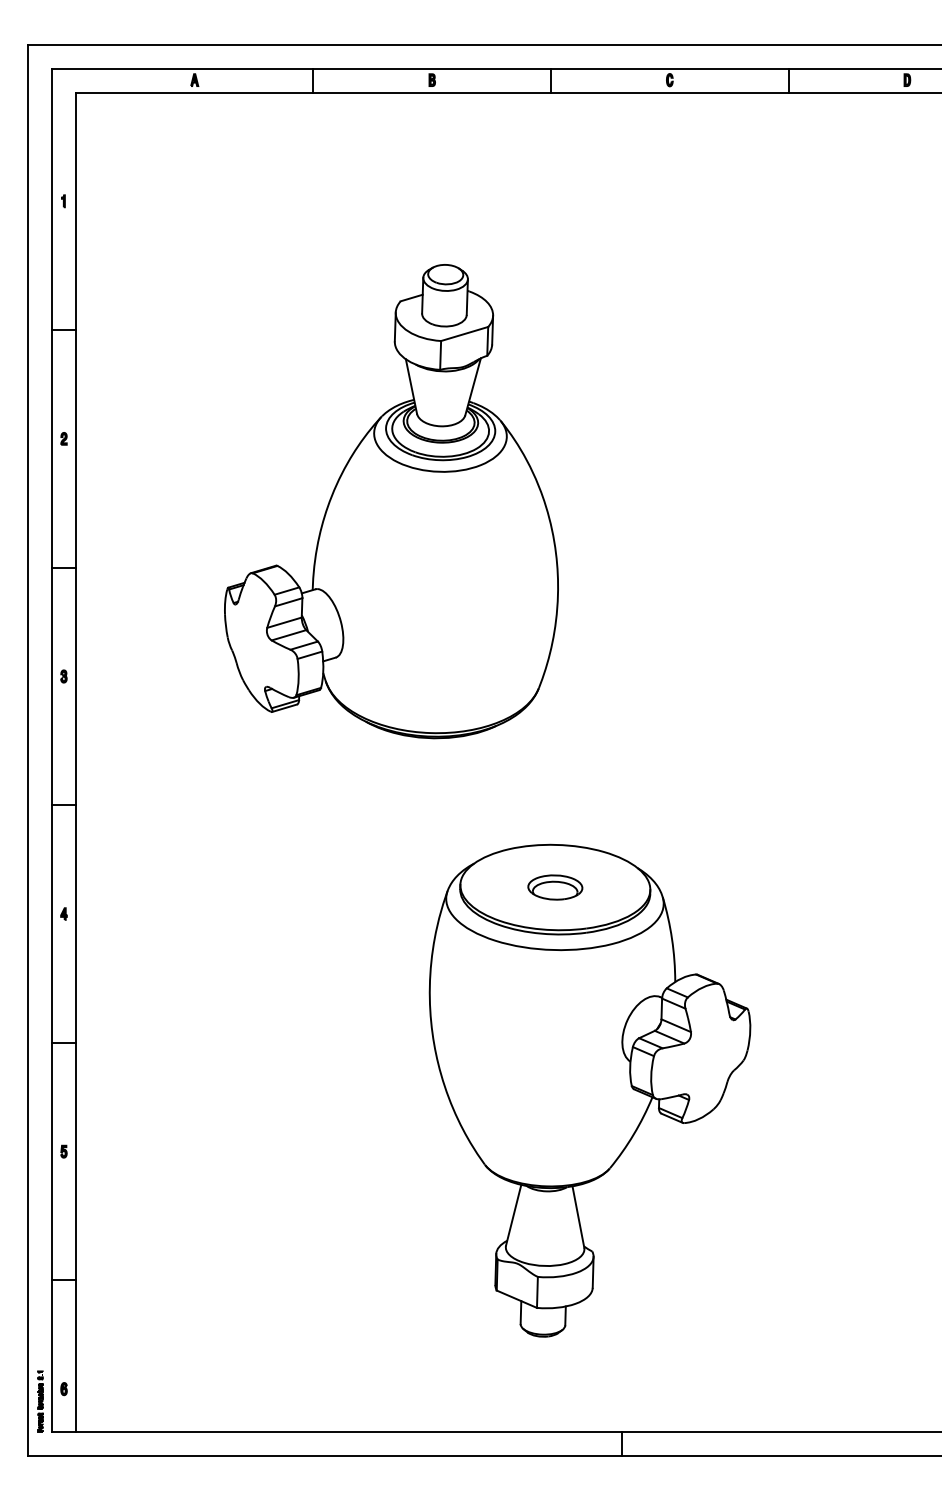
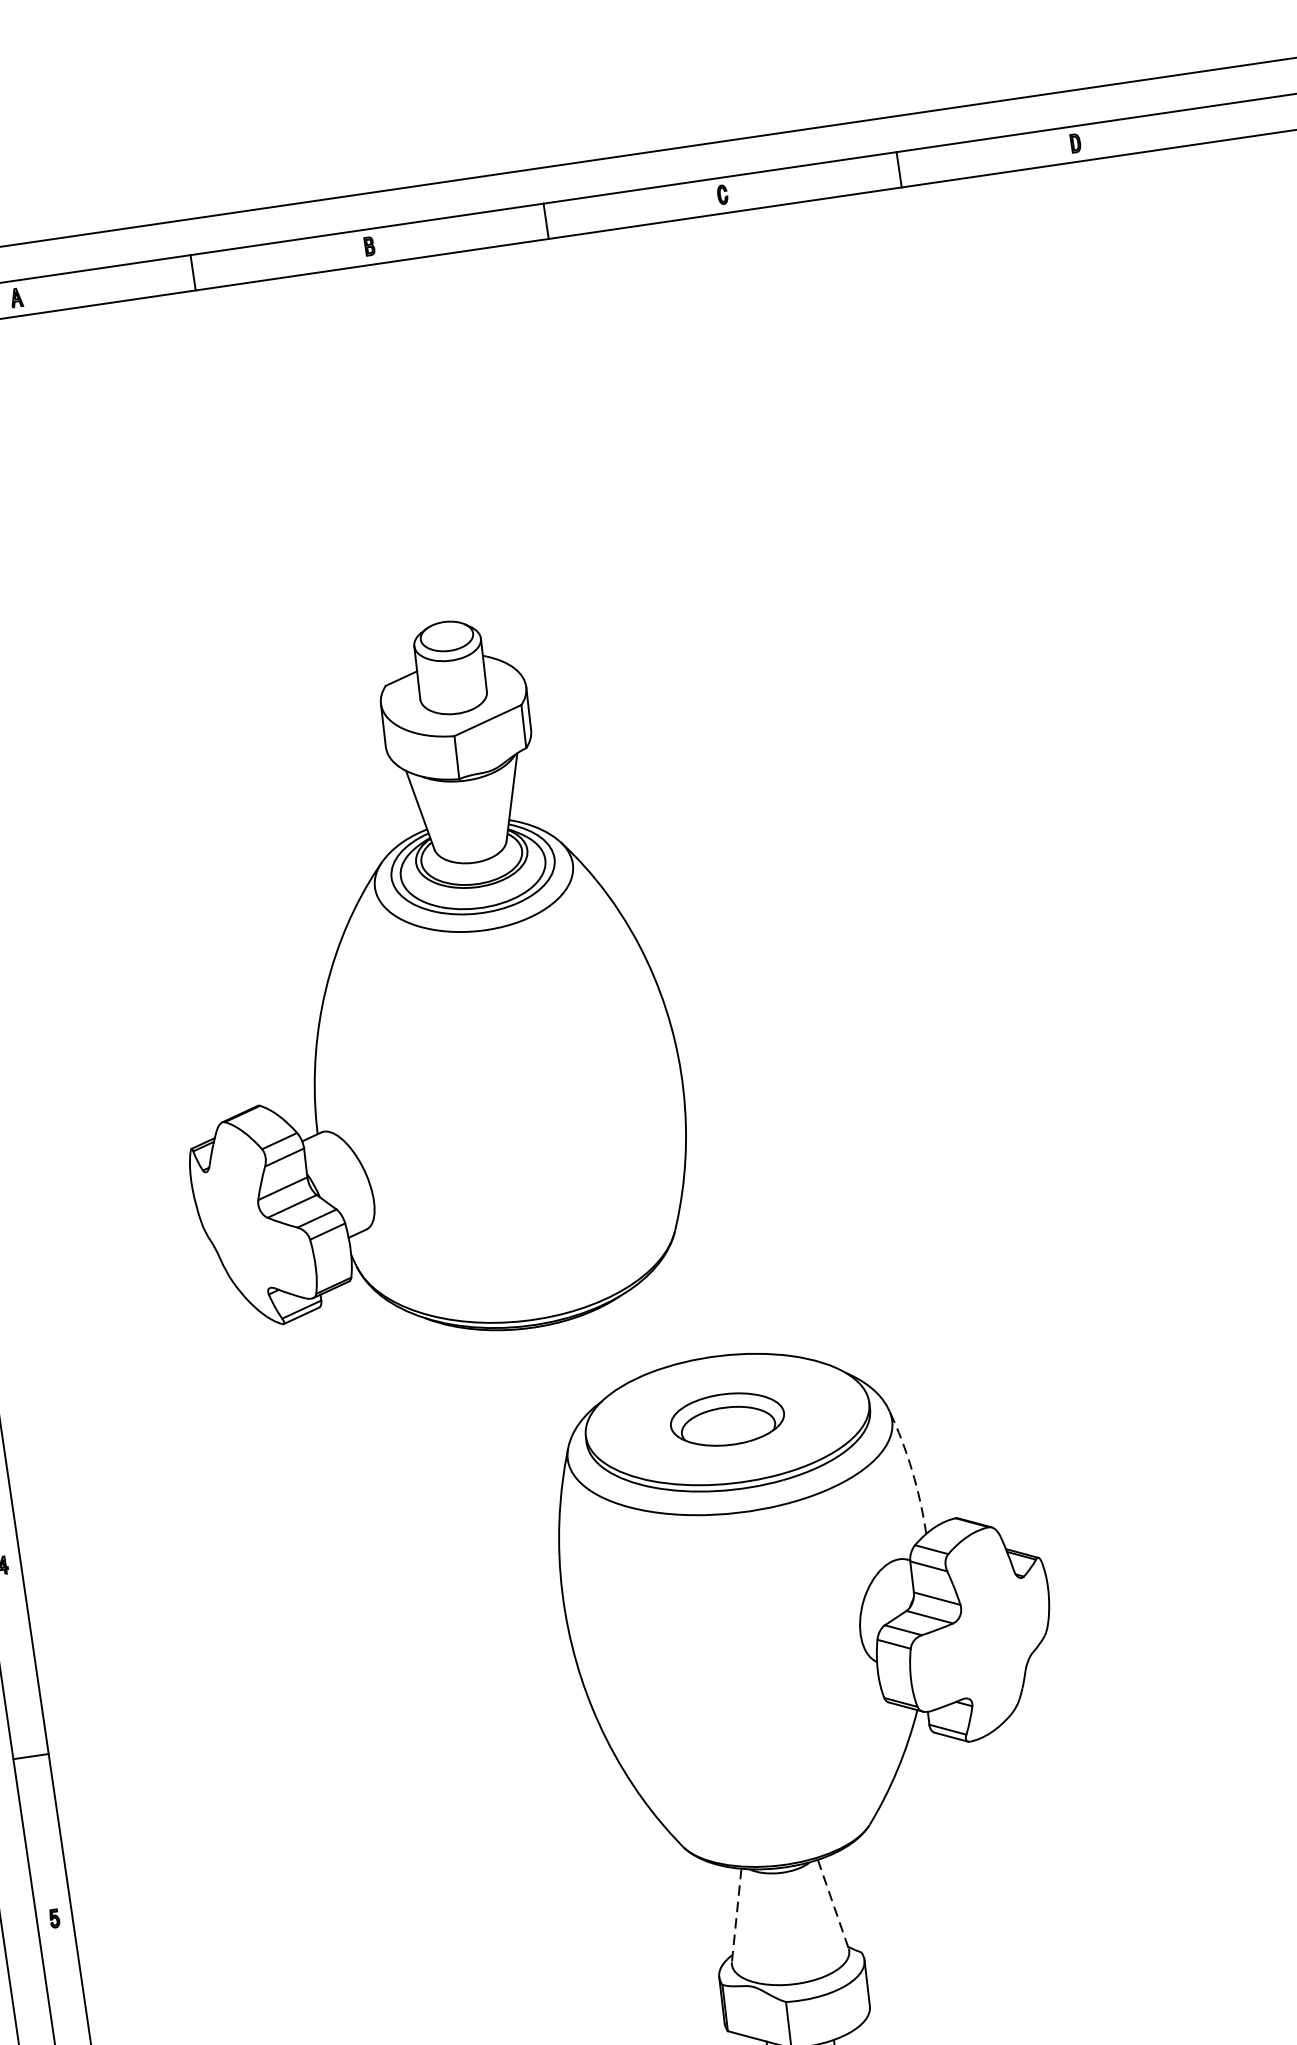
part: (391, 501) -> (415, 985), moved
part: (555, 887) -> (727, 1419), size x1.4
arc: (672, 939) -> (912, 1471), solid -> dashed
line: (513, 1215) -> (736, 1916), solid -> dashed
line: (578, 1217) -> (833, 1904), solid -> dashed

